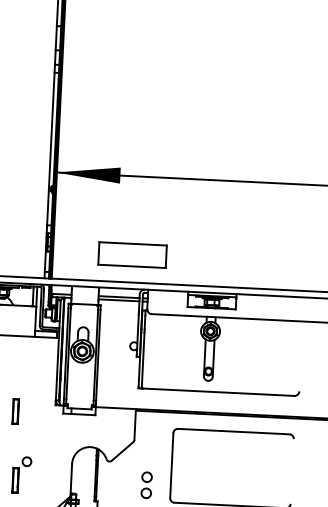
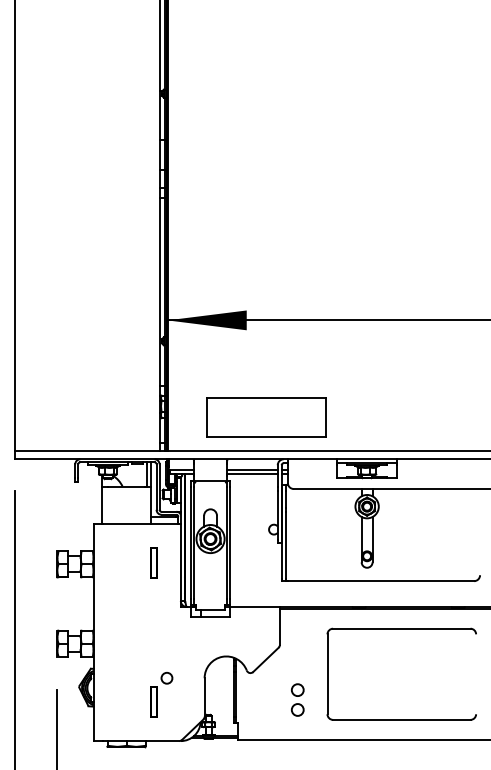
part: (132, 255) -> (266, 417), size x1.43
part: (15, 410) -> (153, 562), moved
part: (21, 474) -> (161, 694), moved

